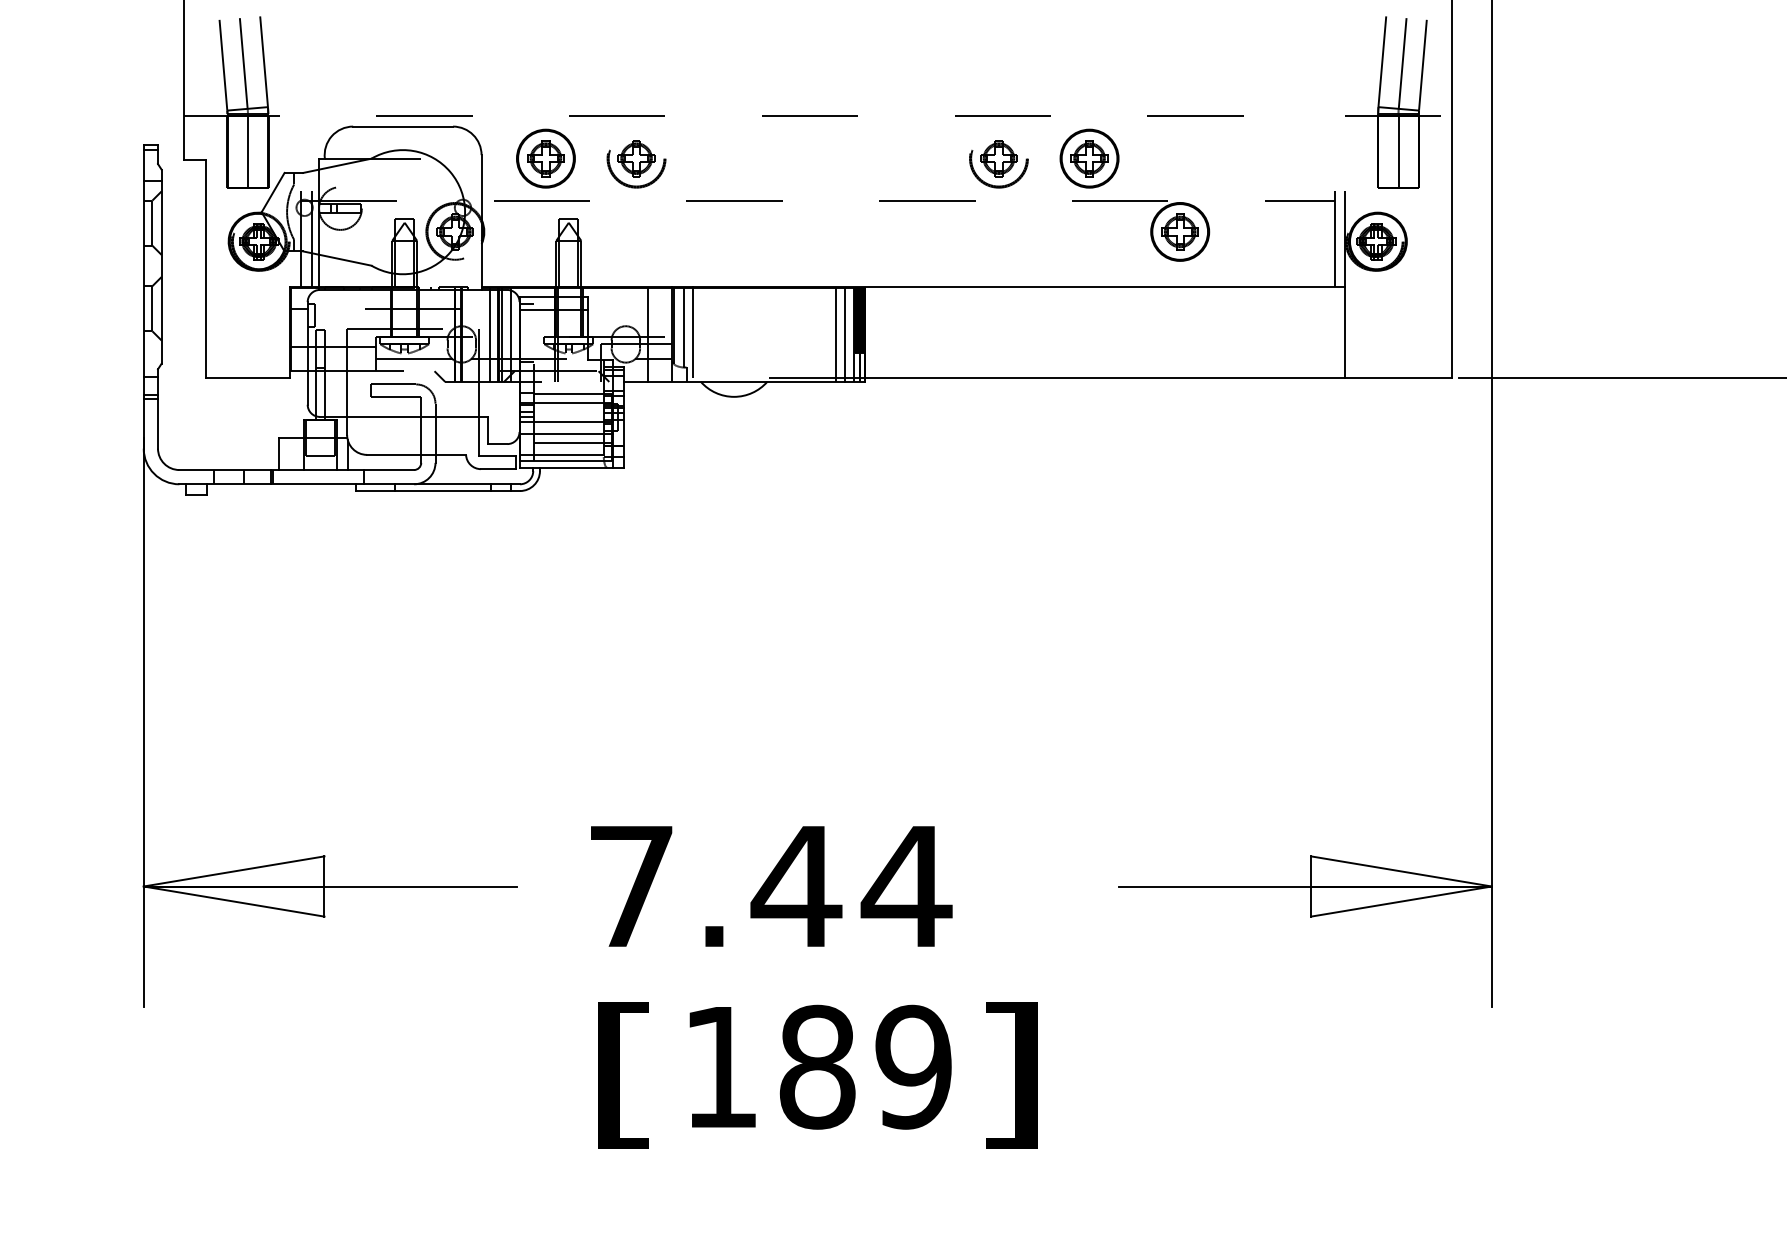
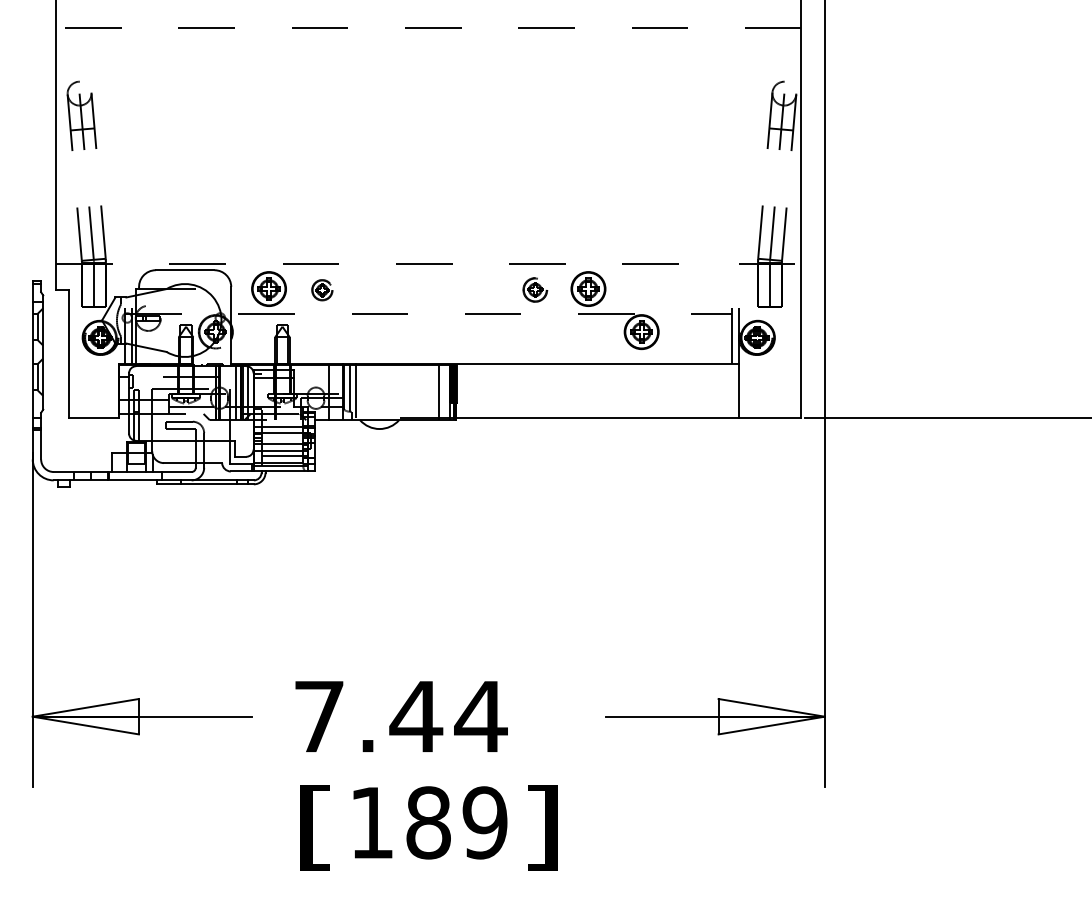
part: (636, 162) -> (322, 291), size x0.6
part: (999, 162) -> (535, 291), size x0.7
line: (846, 334) -> (445, 392), removed

